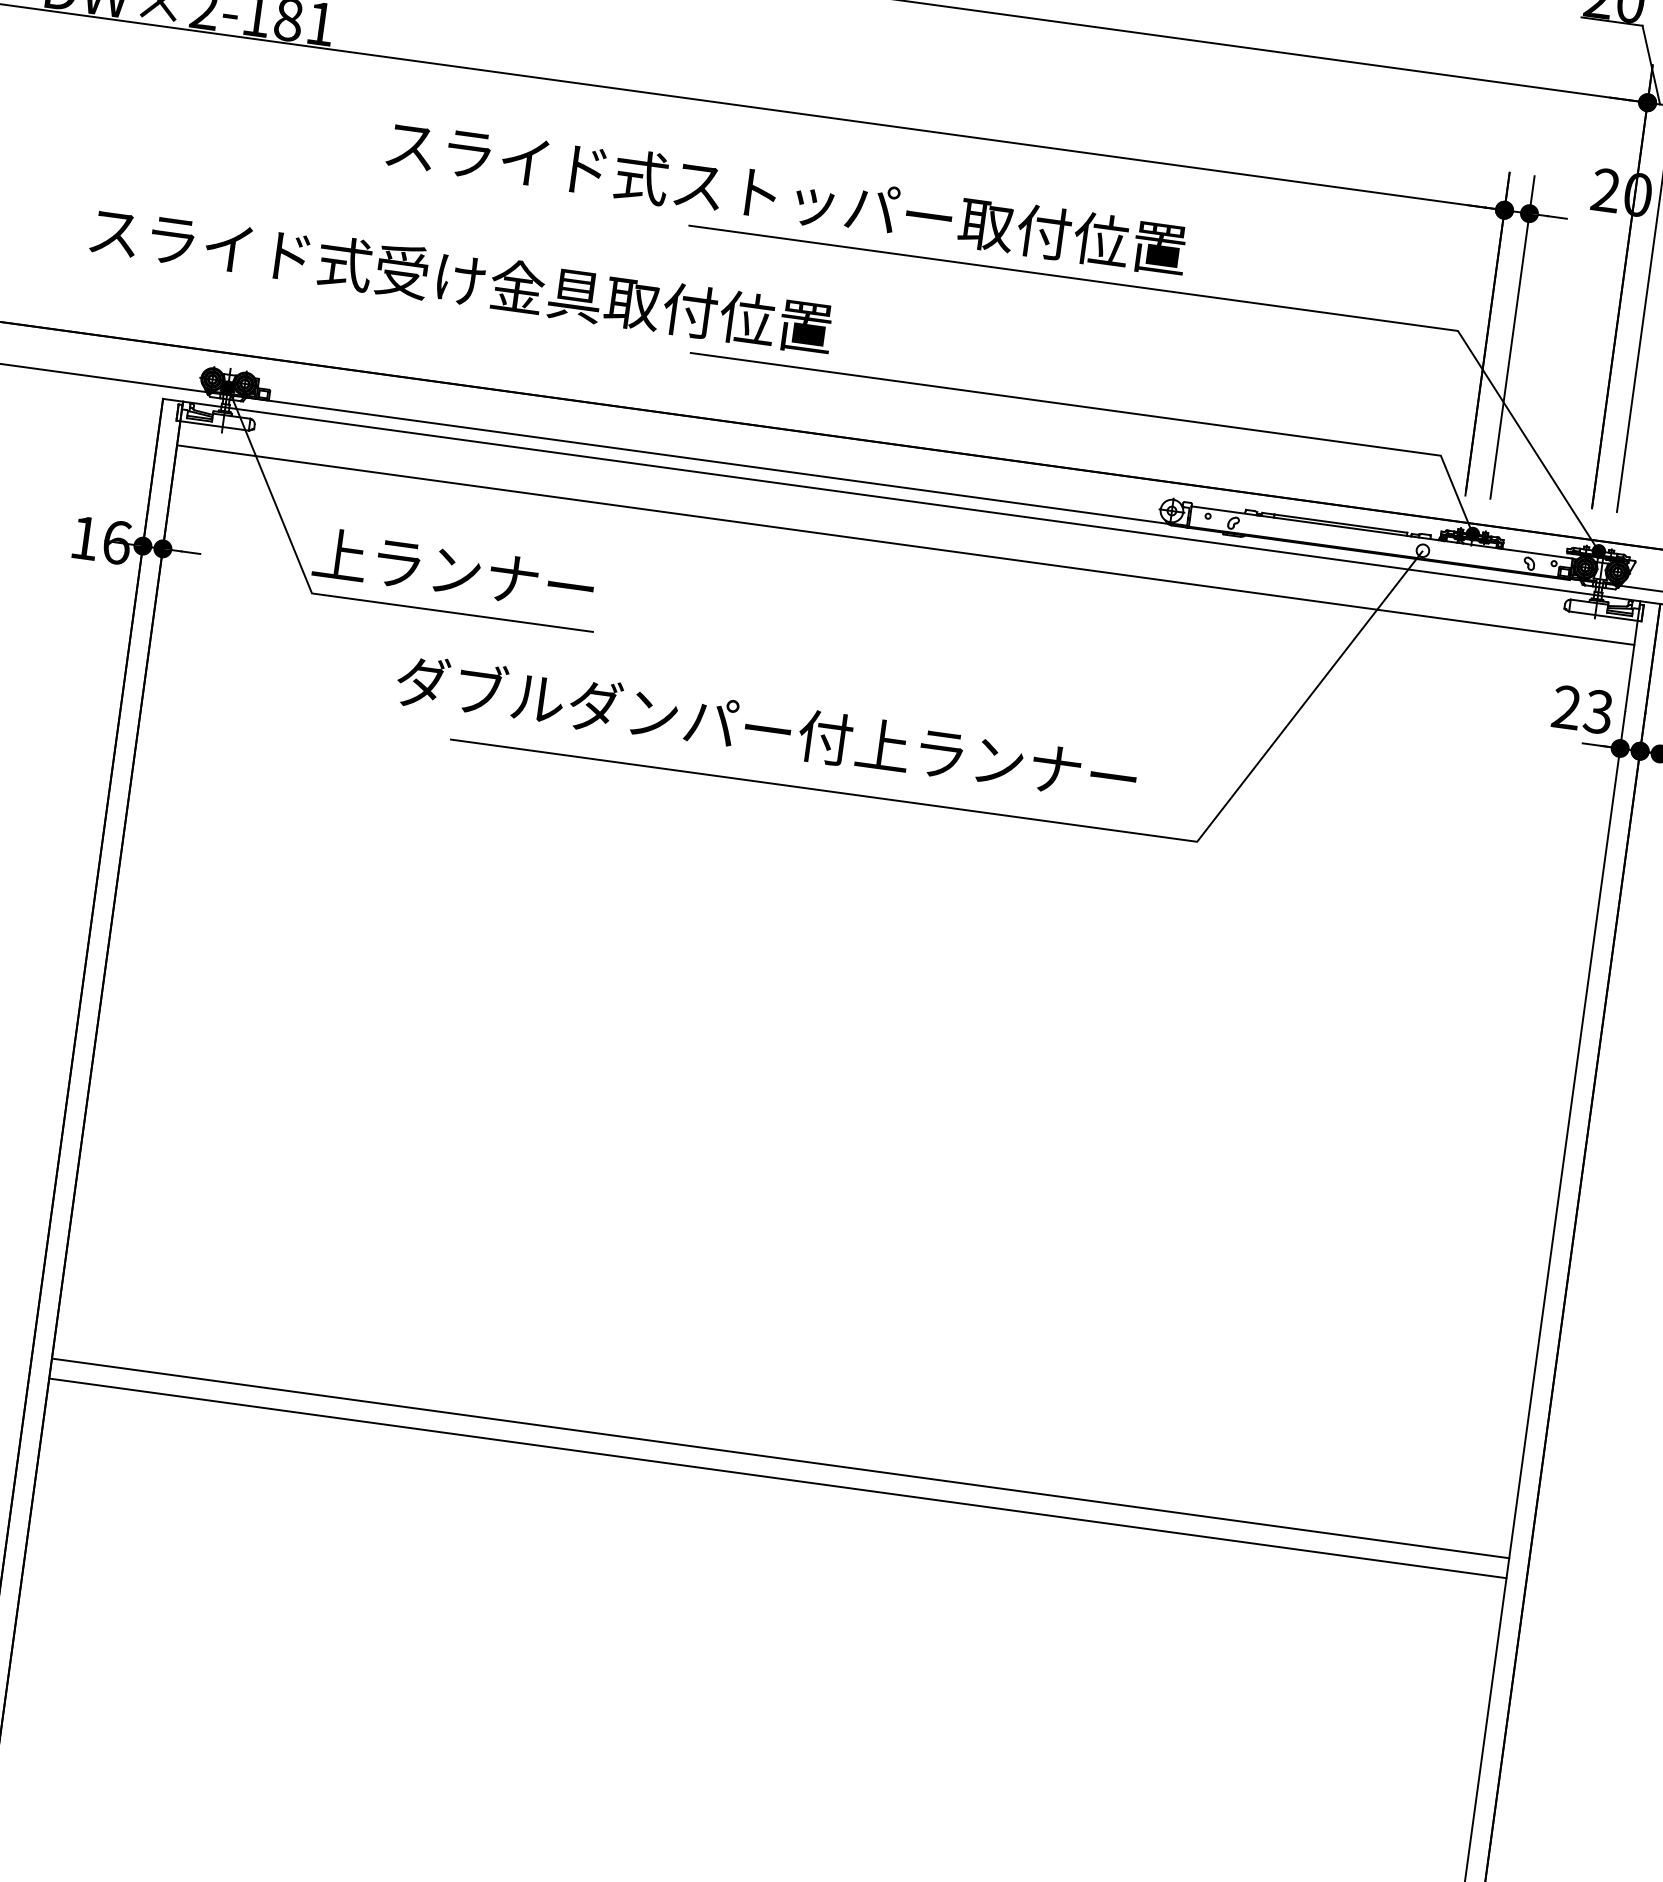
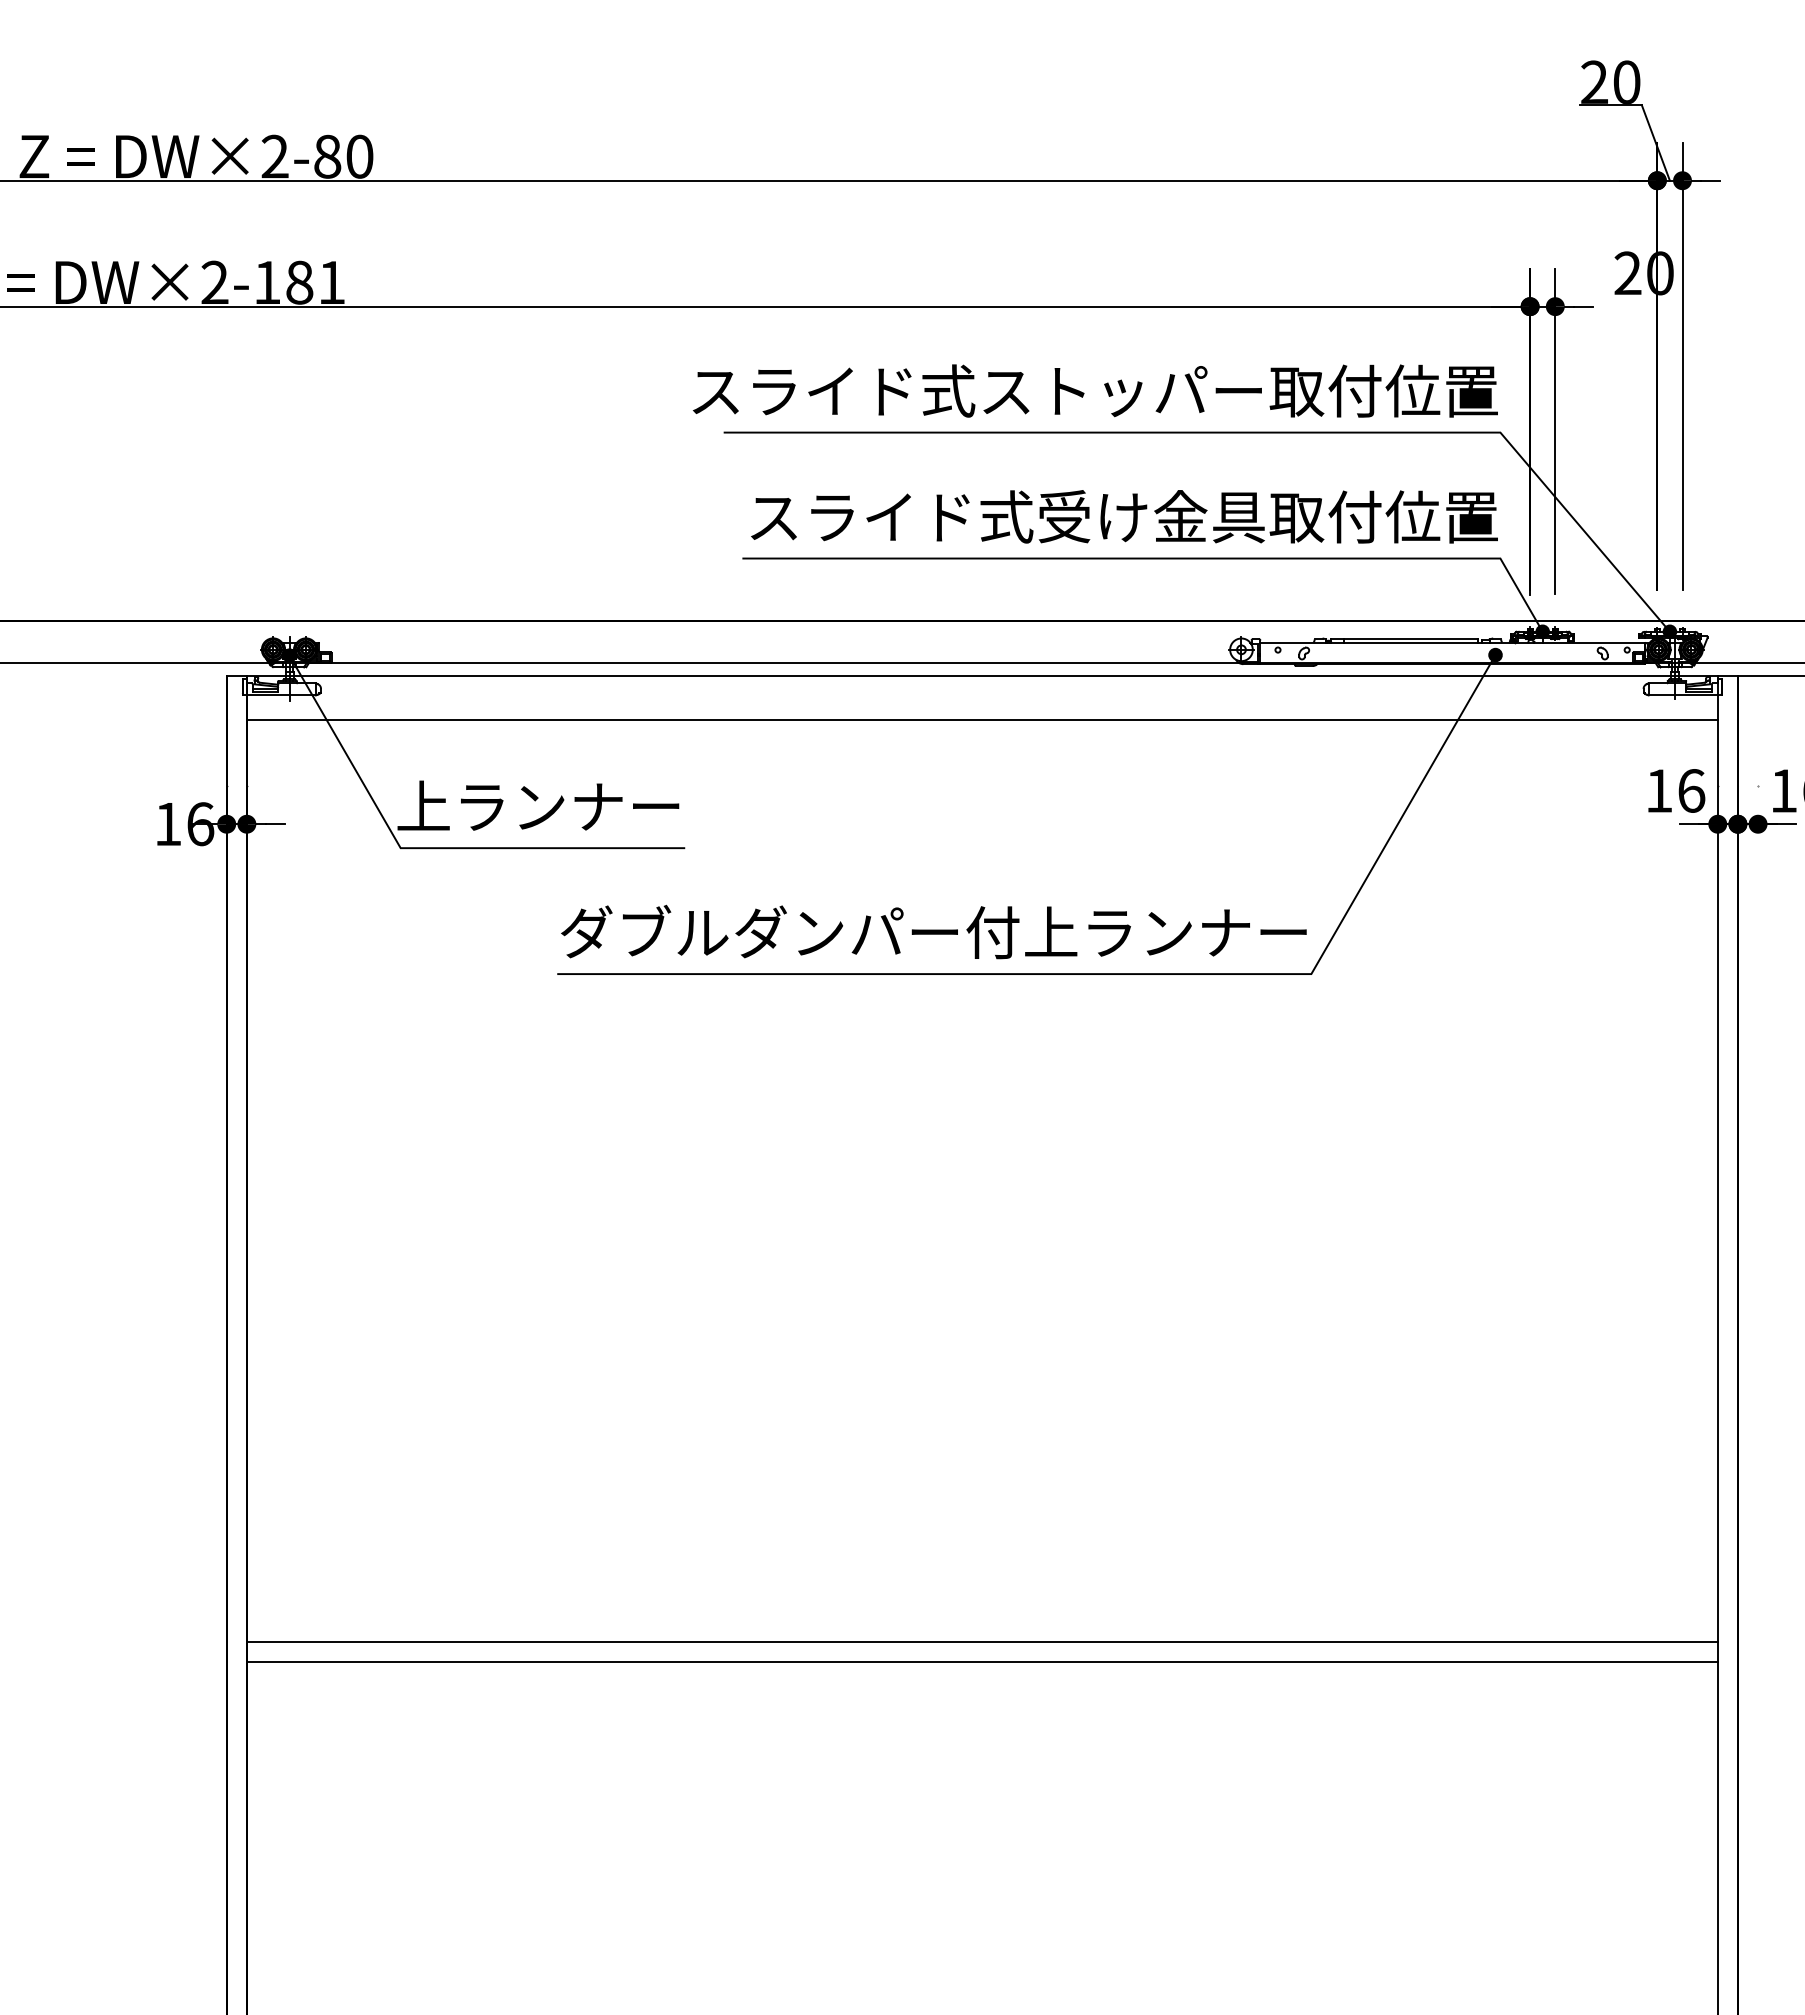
text: (787, 196) -> (1095, 390), moved
text: (461, 279) -> (1124, 516), moved
fill: (1422, 550) -> (1495, 654), added
text: (1582, 709) -> (1675, 790), 23 -> 16
text: (766, 728) -> (933, 931), moved

